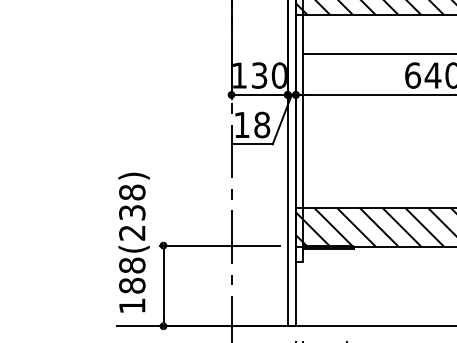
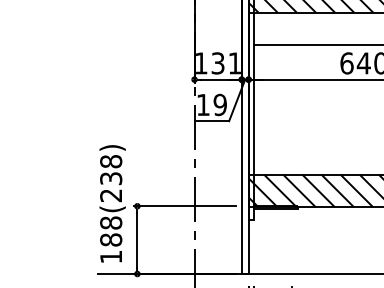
text: (278, 75) -> (234, 63), 130 -> 131
text: (262, 124) -> (220, 104), 18 -> 19

